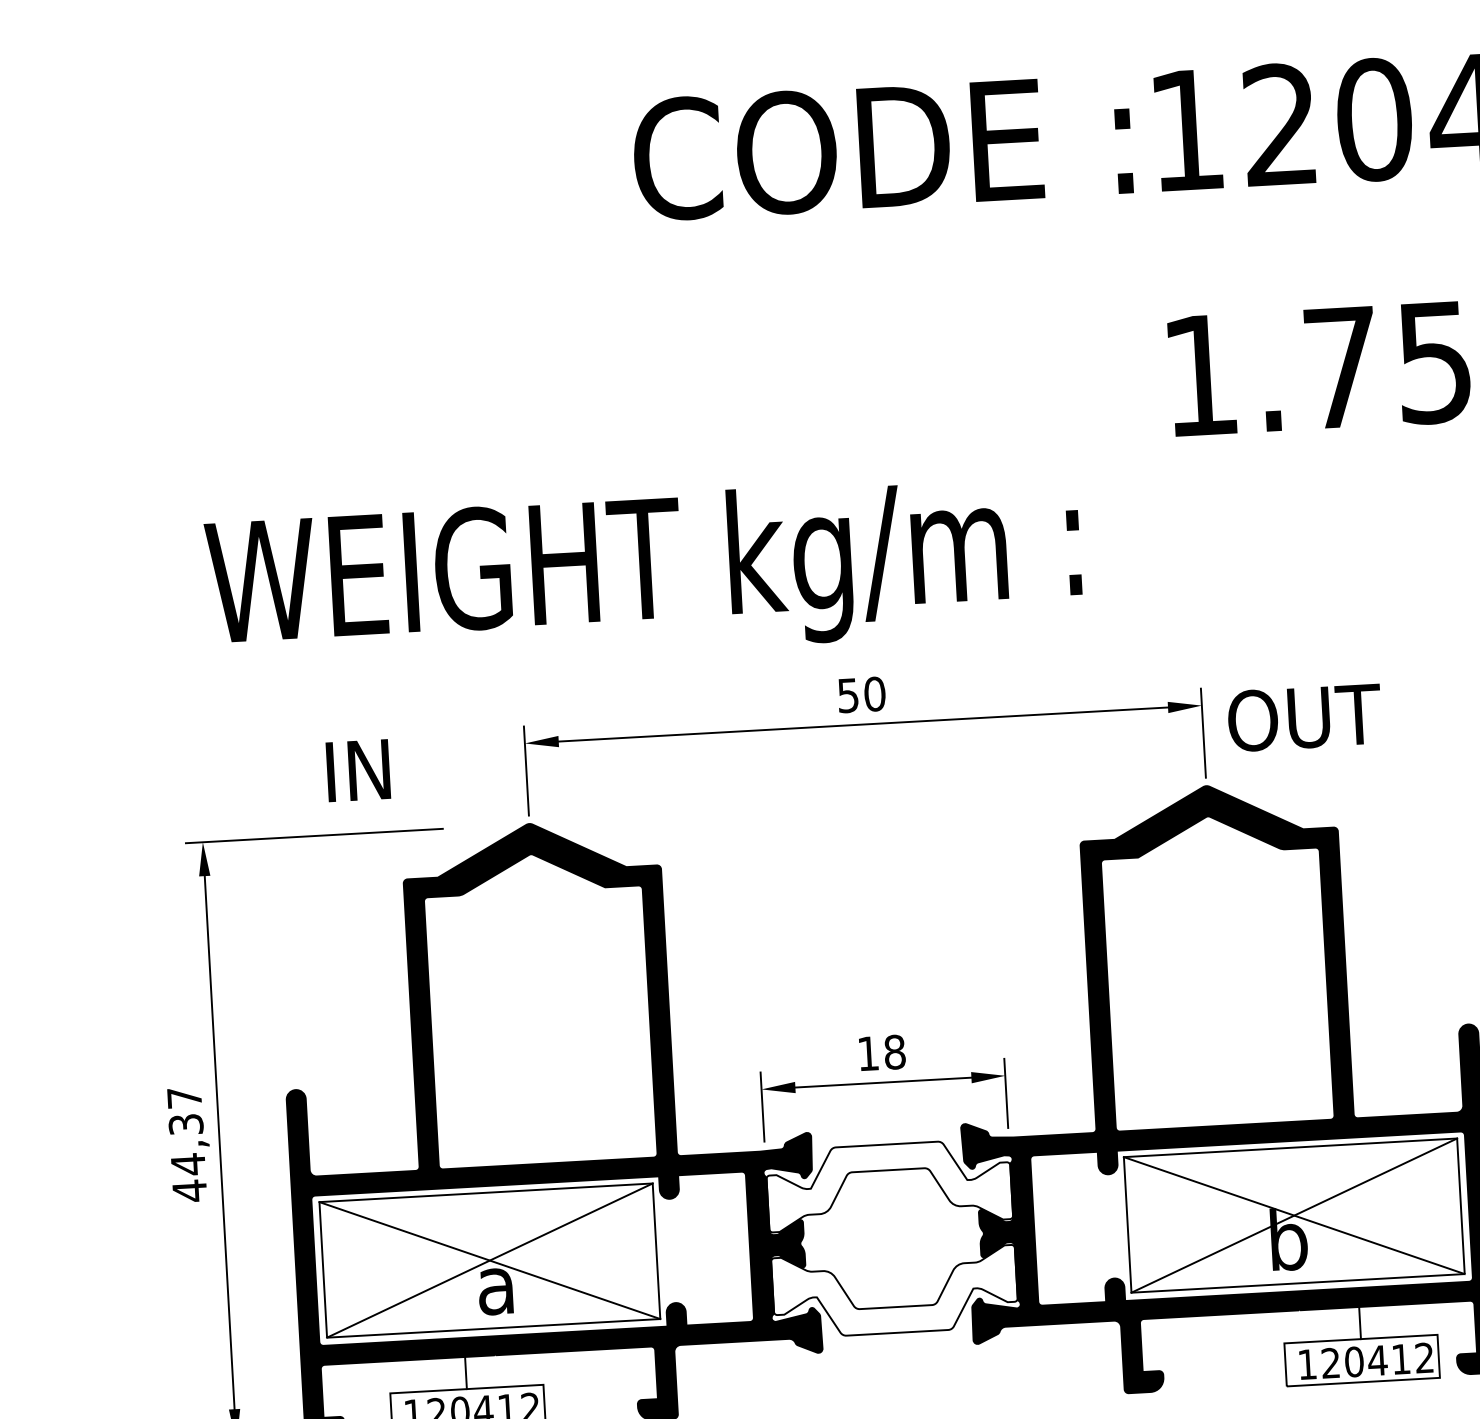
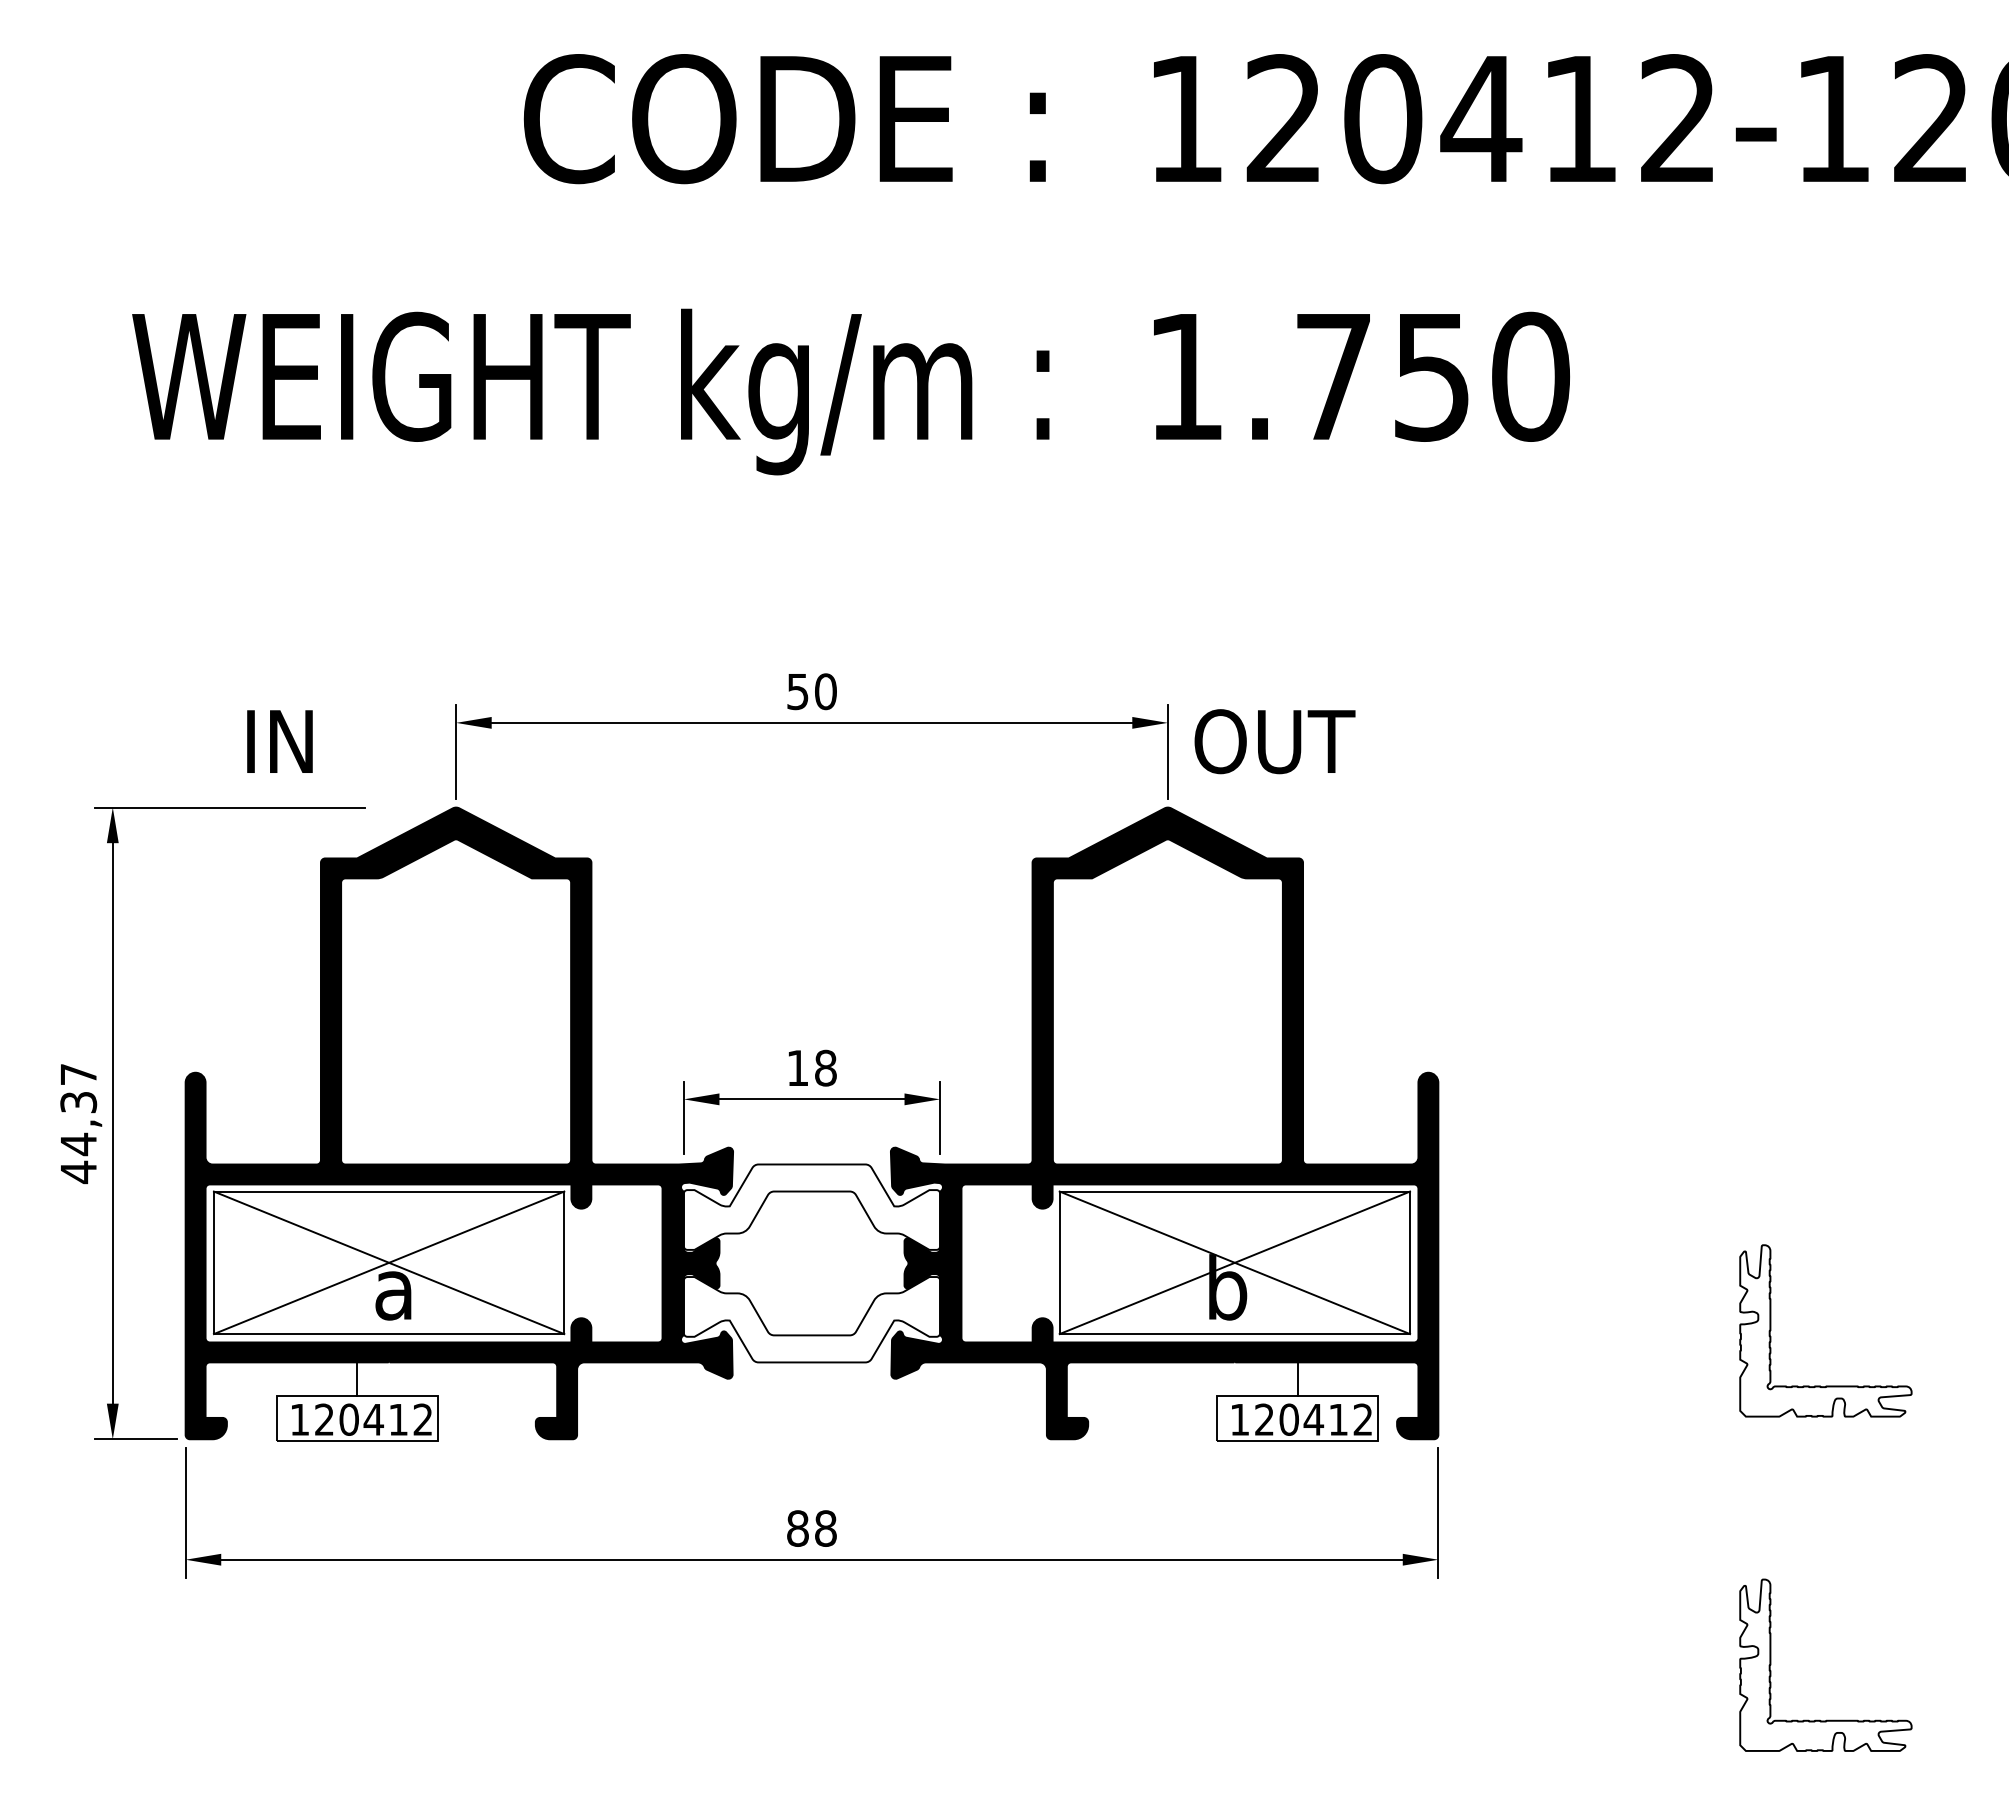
text: (882, 147) -> (784, 119), moved
text: (643, 573) -> (590, 391), moved

